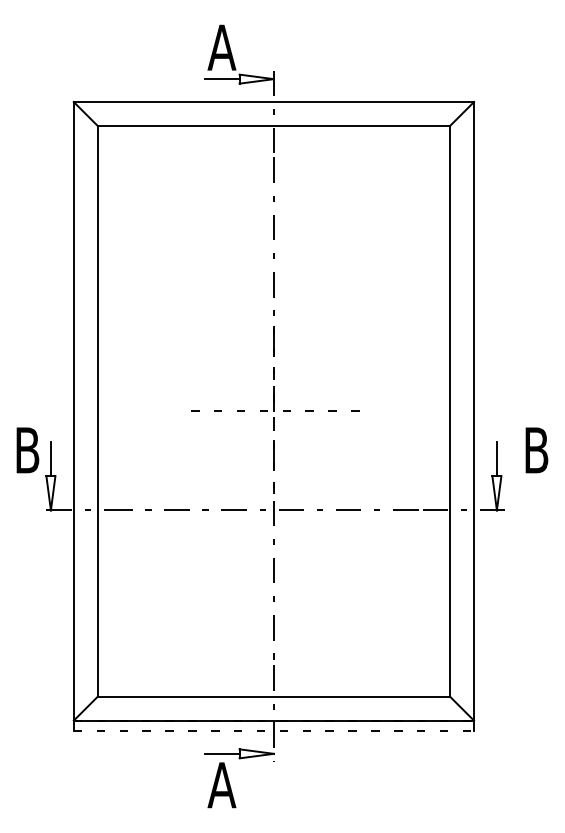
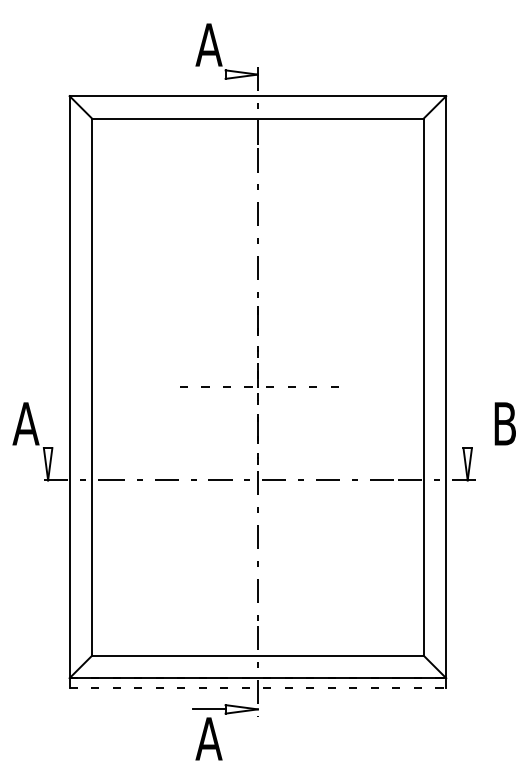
line: (222, 79) -> (209, 74), removed
text: (26, 449) -> (25, 423), B -> A
line: (51, 458) -> (48, 431), removed
line: (496, 458) -> (467, 431), removed

